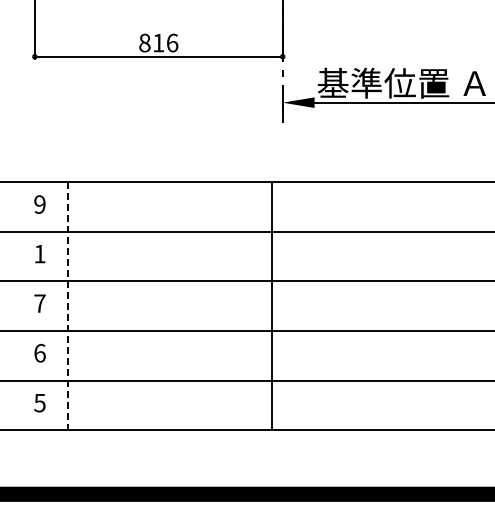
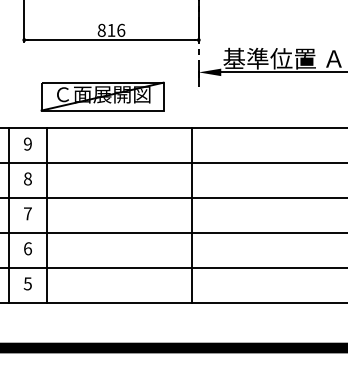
part: (145, 136) -> (102, 96), added
text: (39, 253) -> (27, 178), 1 -> 8
line: (12, 306) -> (8, 215), added
line: (67, 306) -> (47, 215), dashed -> solid

